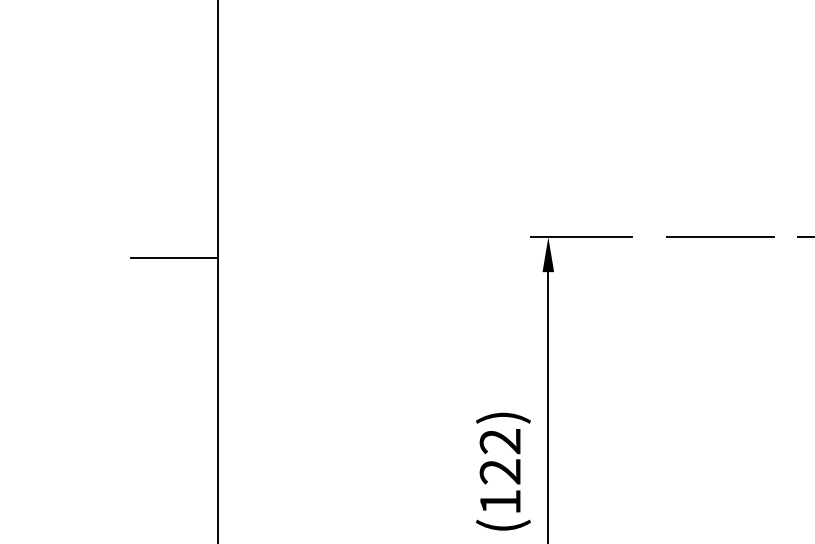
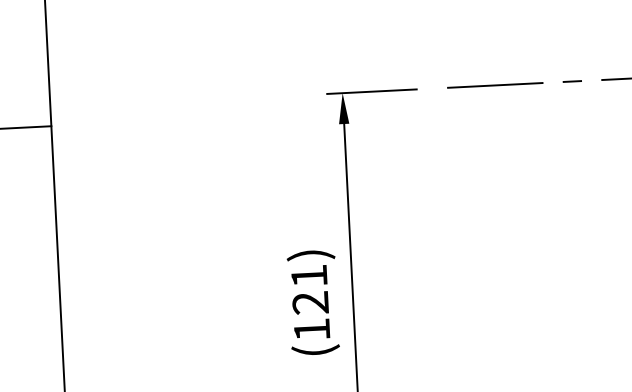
text: (499, 441) -> (308, 276), (122) -> (121)

